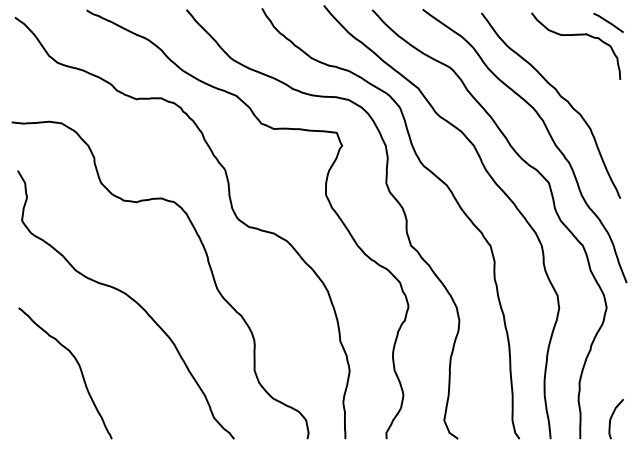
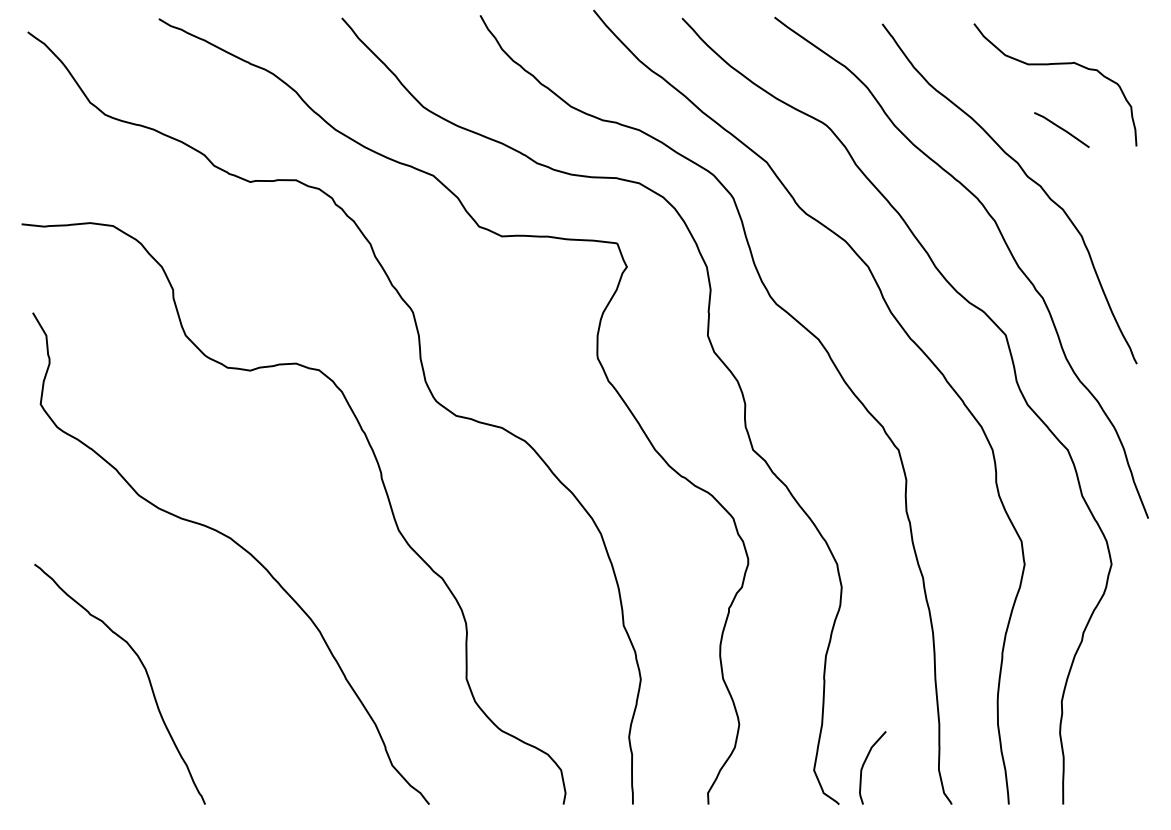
line: (608, 22) -> (1061, 129), moved
curve: (612, 417) -> (865, 764), moved

